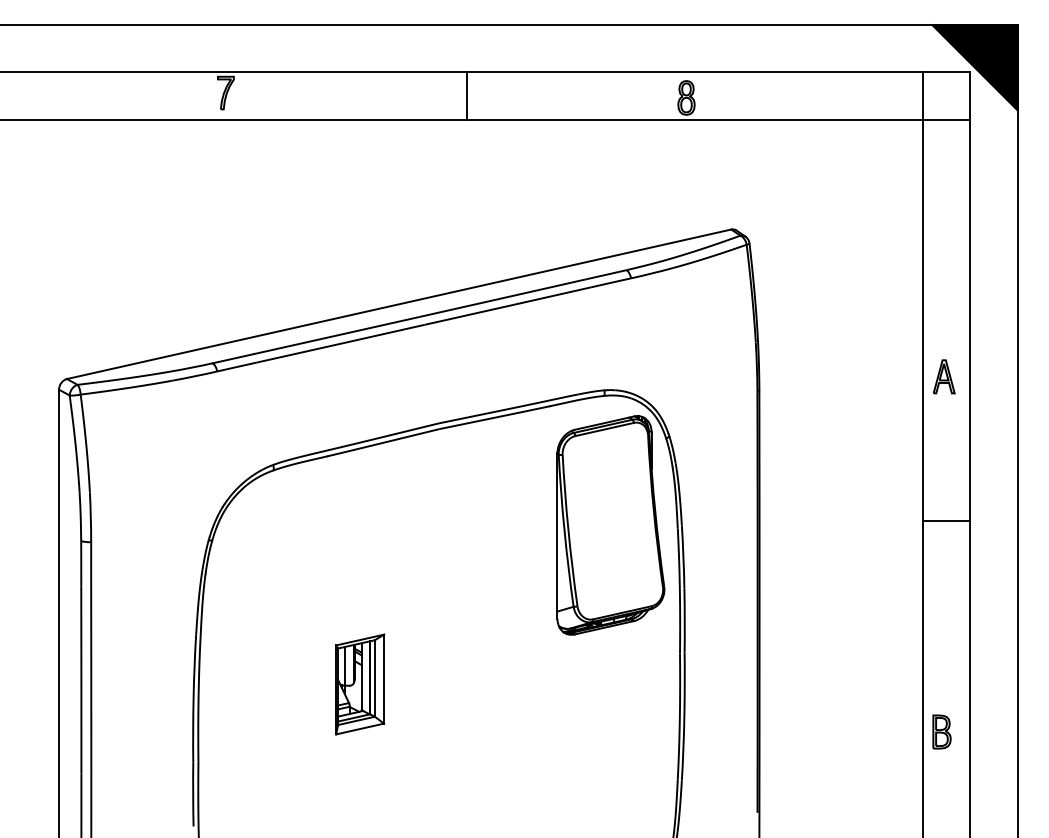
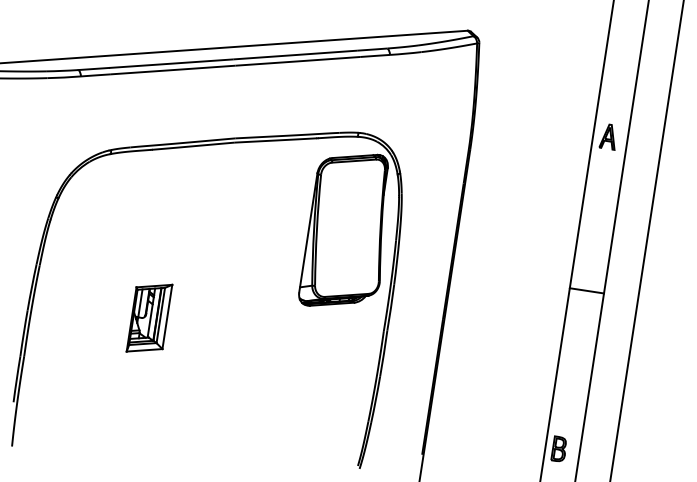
part: (944, 376) -> (609, 136), moved
line: (946, 520) -> (586, 290), moved
part: (941, 731) -> (559, 448), moved

